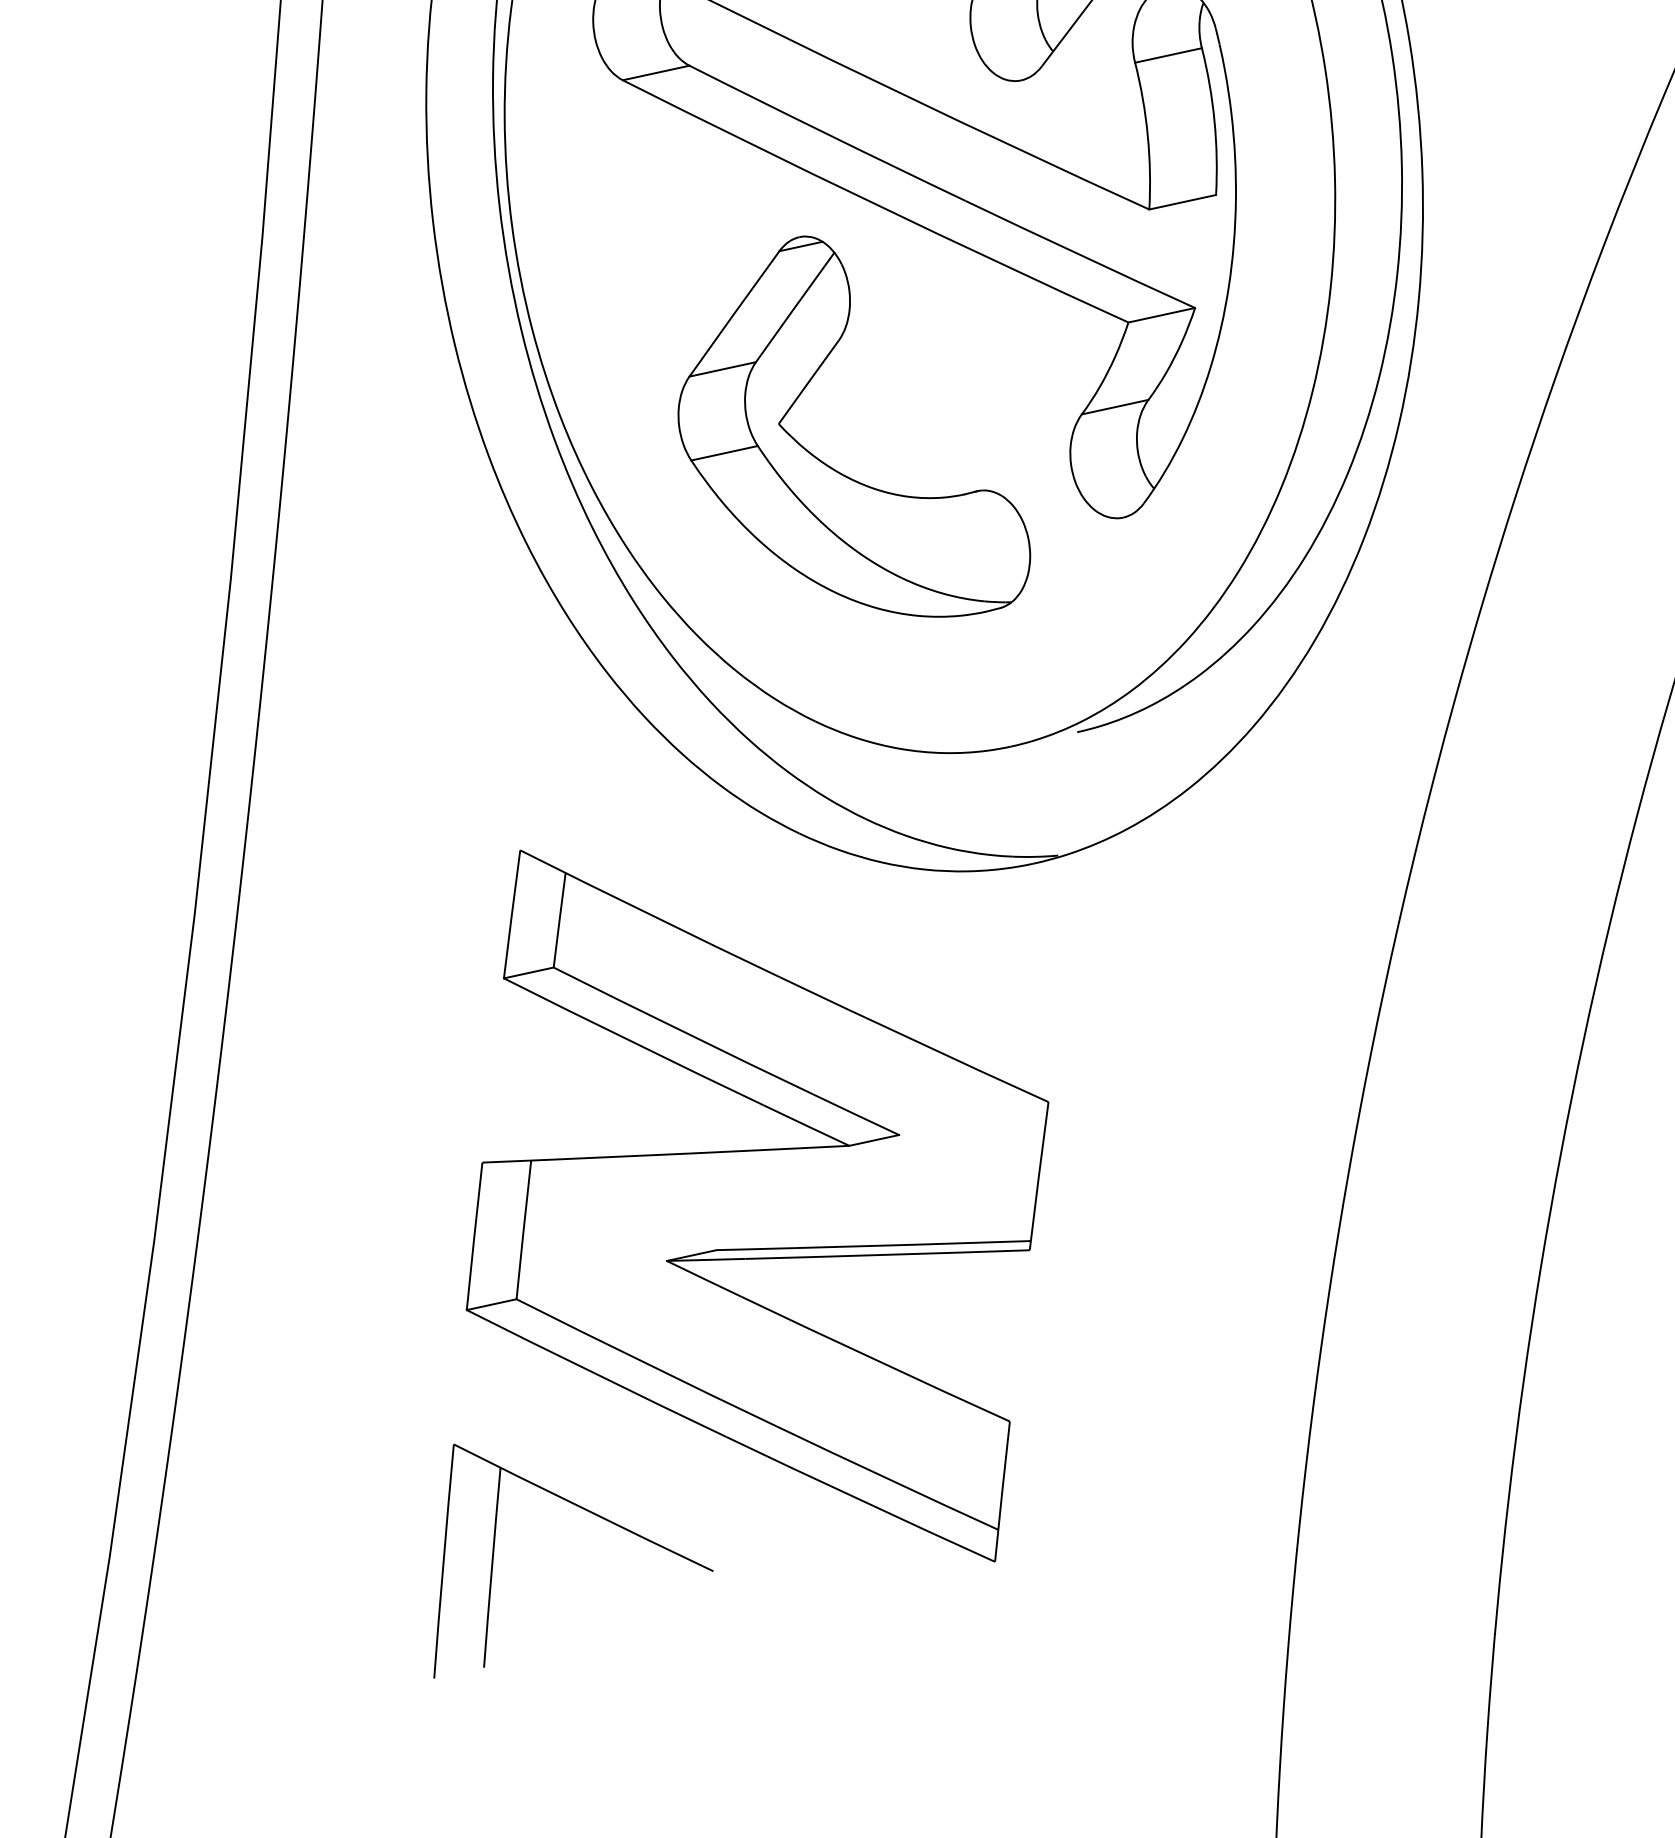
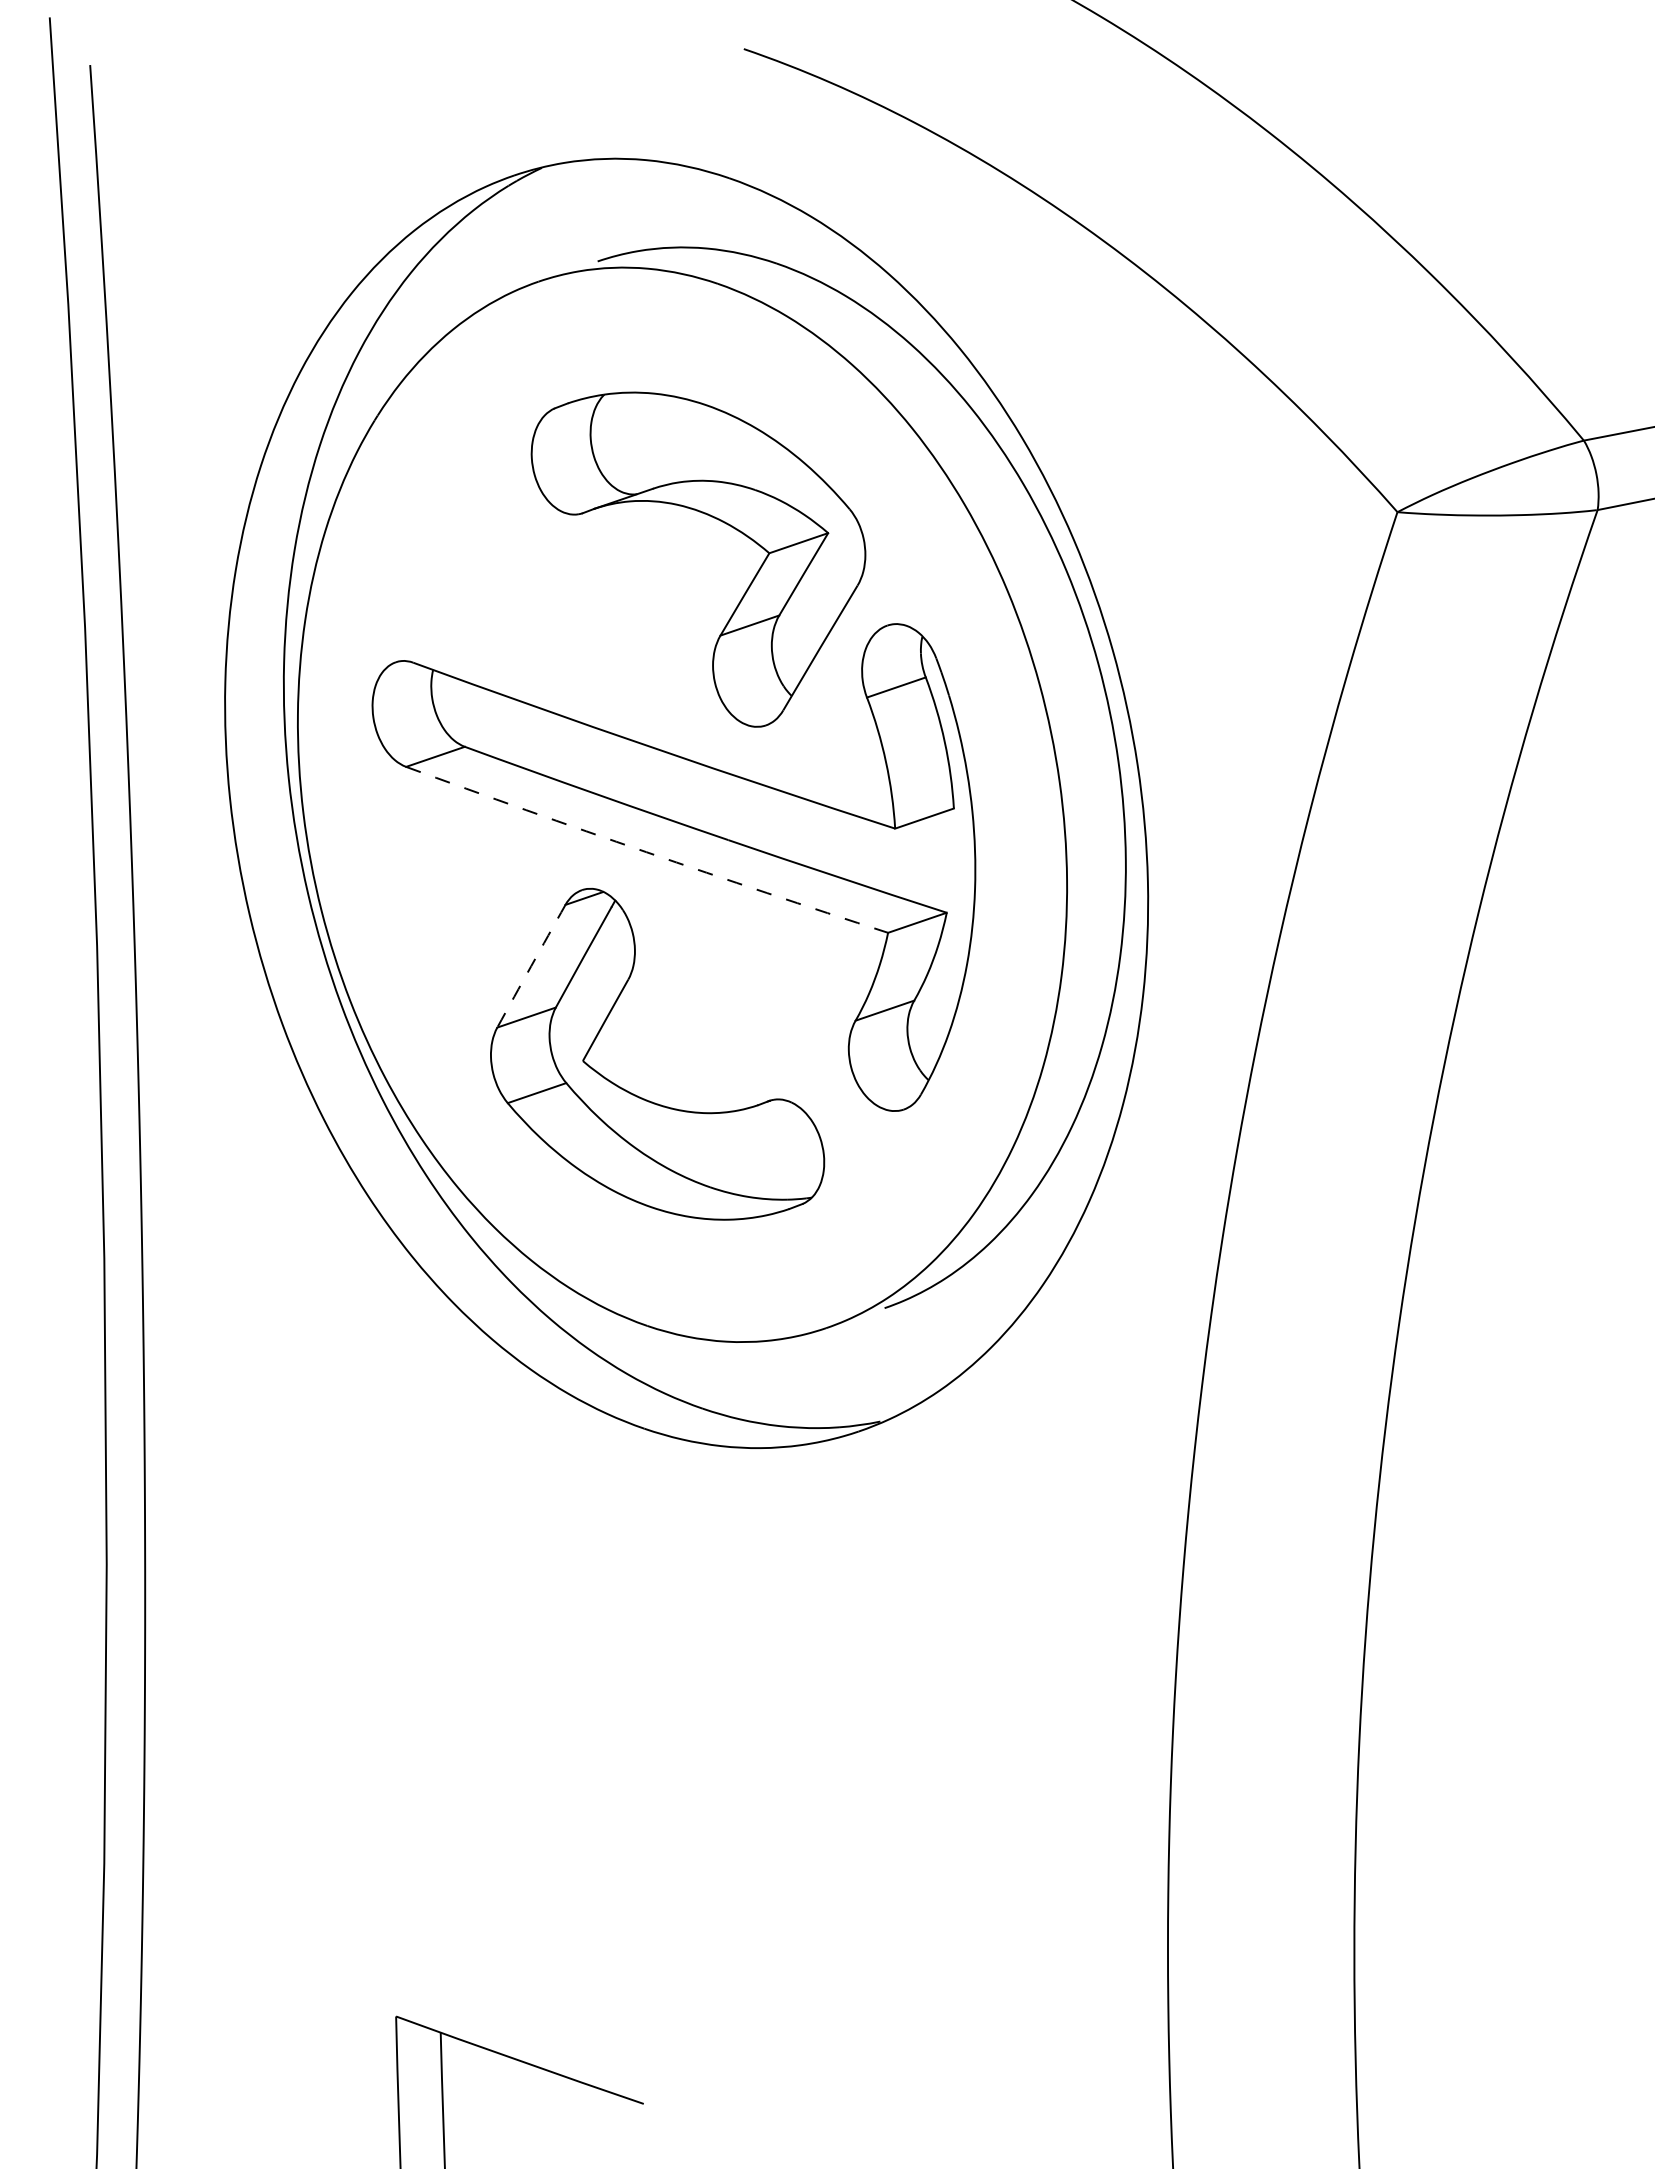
arc: (874, 204) -> (646, 852), solid -> dashed
arc: (734, 314) -> (531, 966), solid -> dashed
part: (756, 1205) -> (644, 1769), removed

